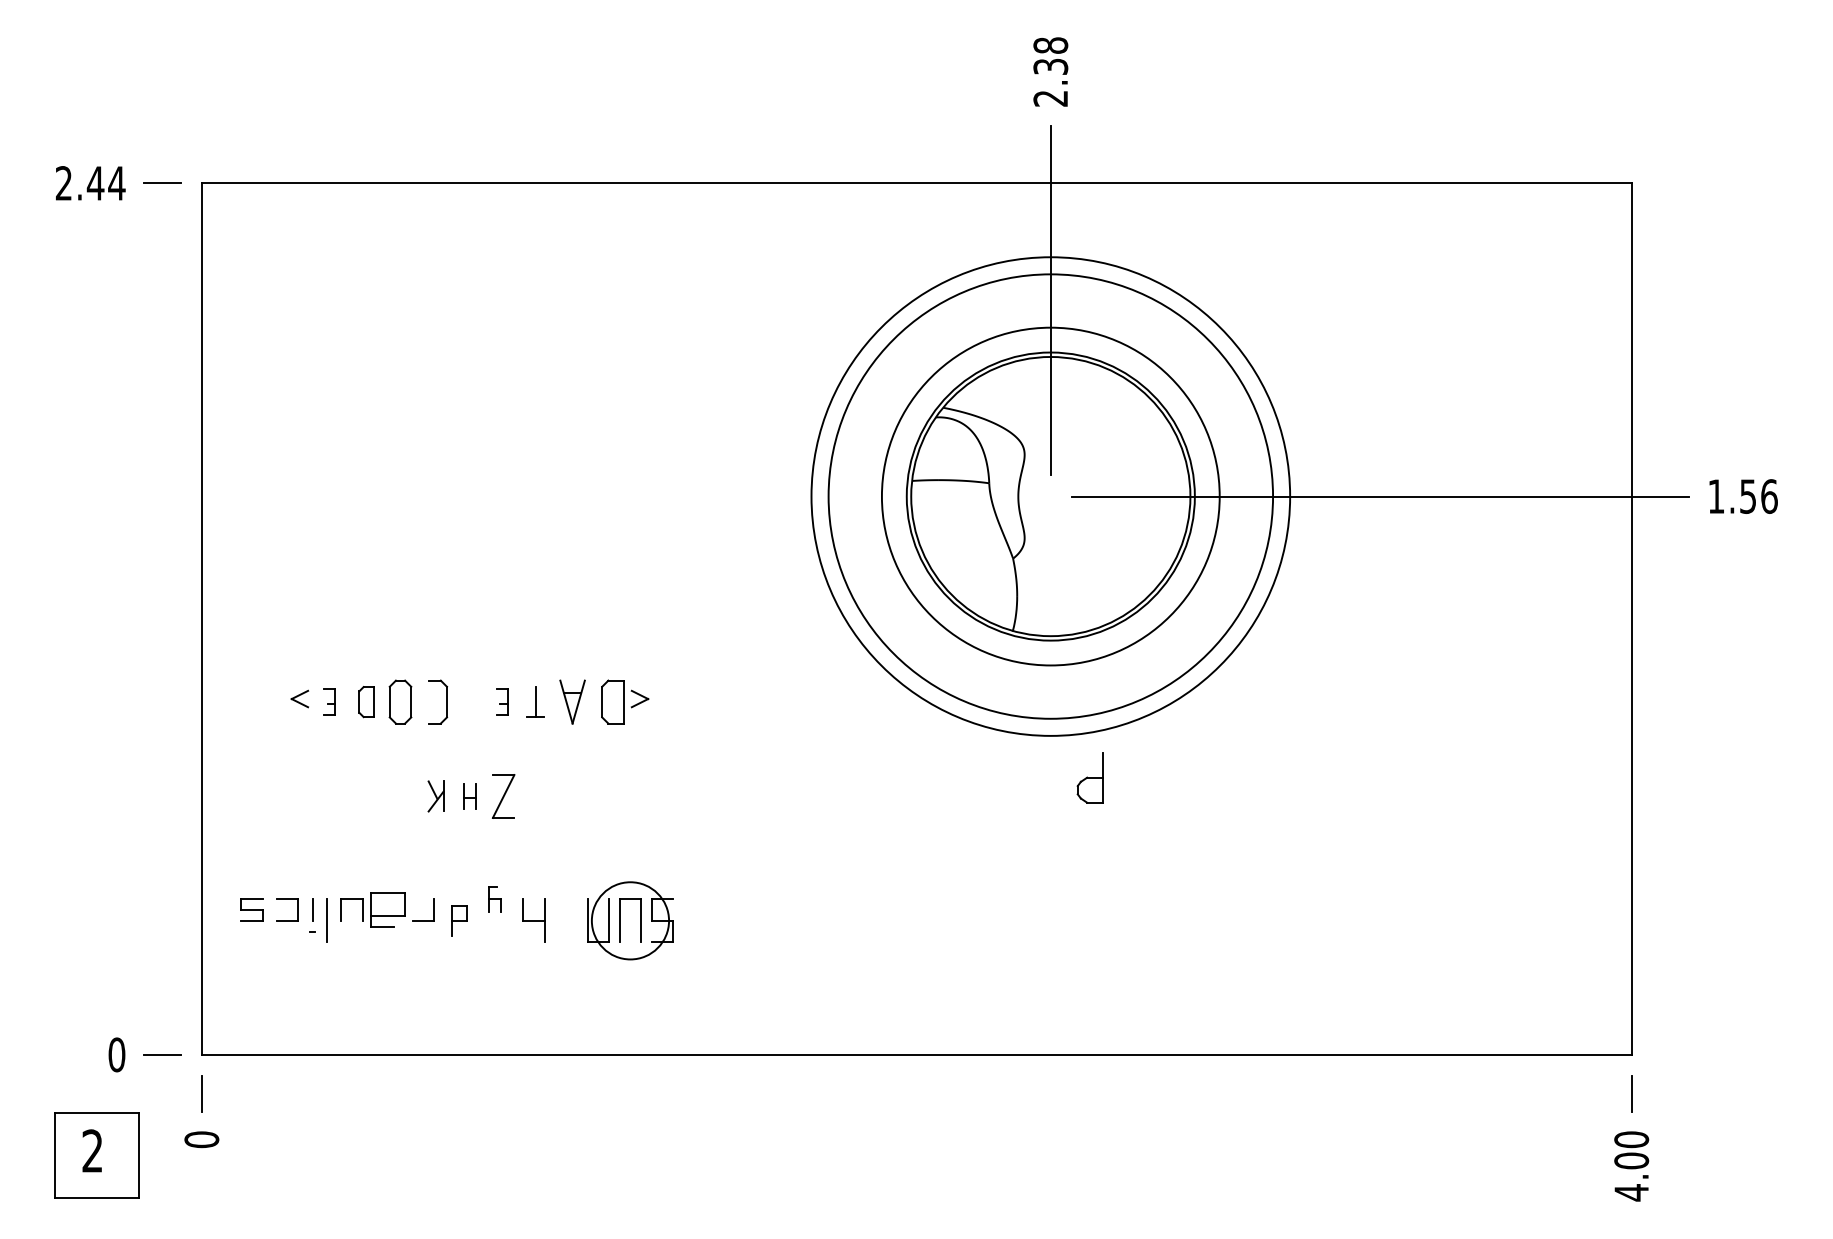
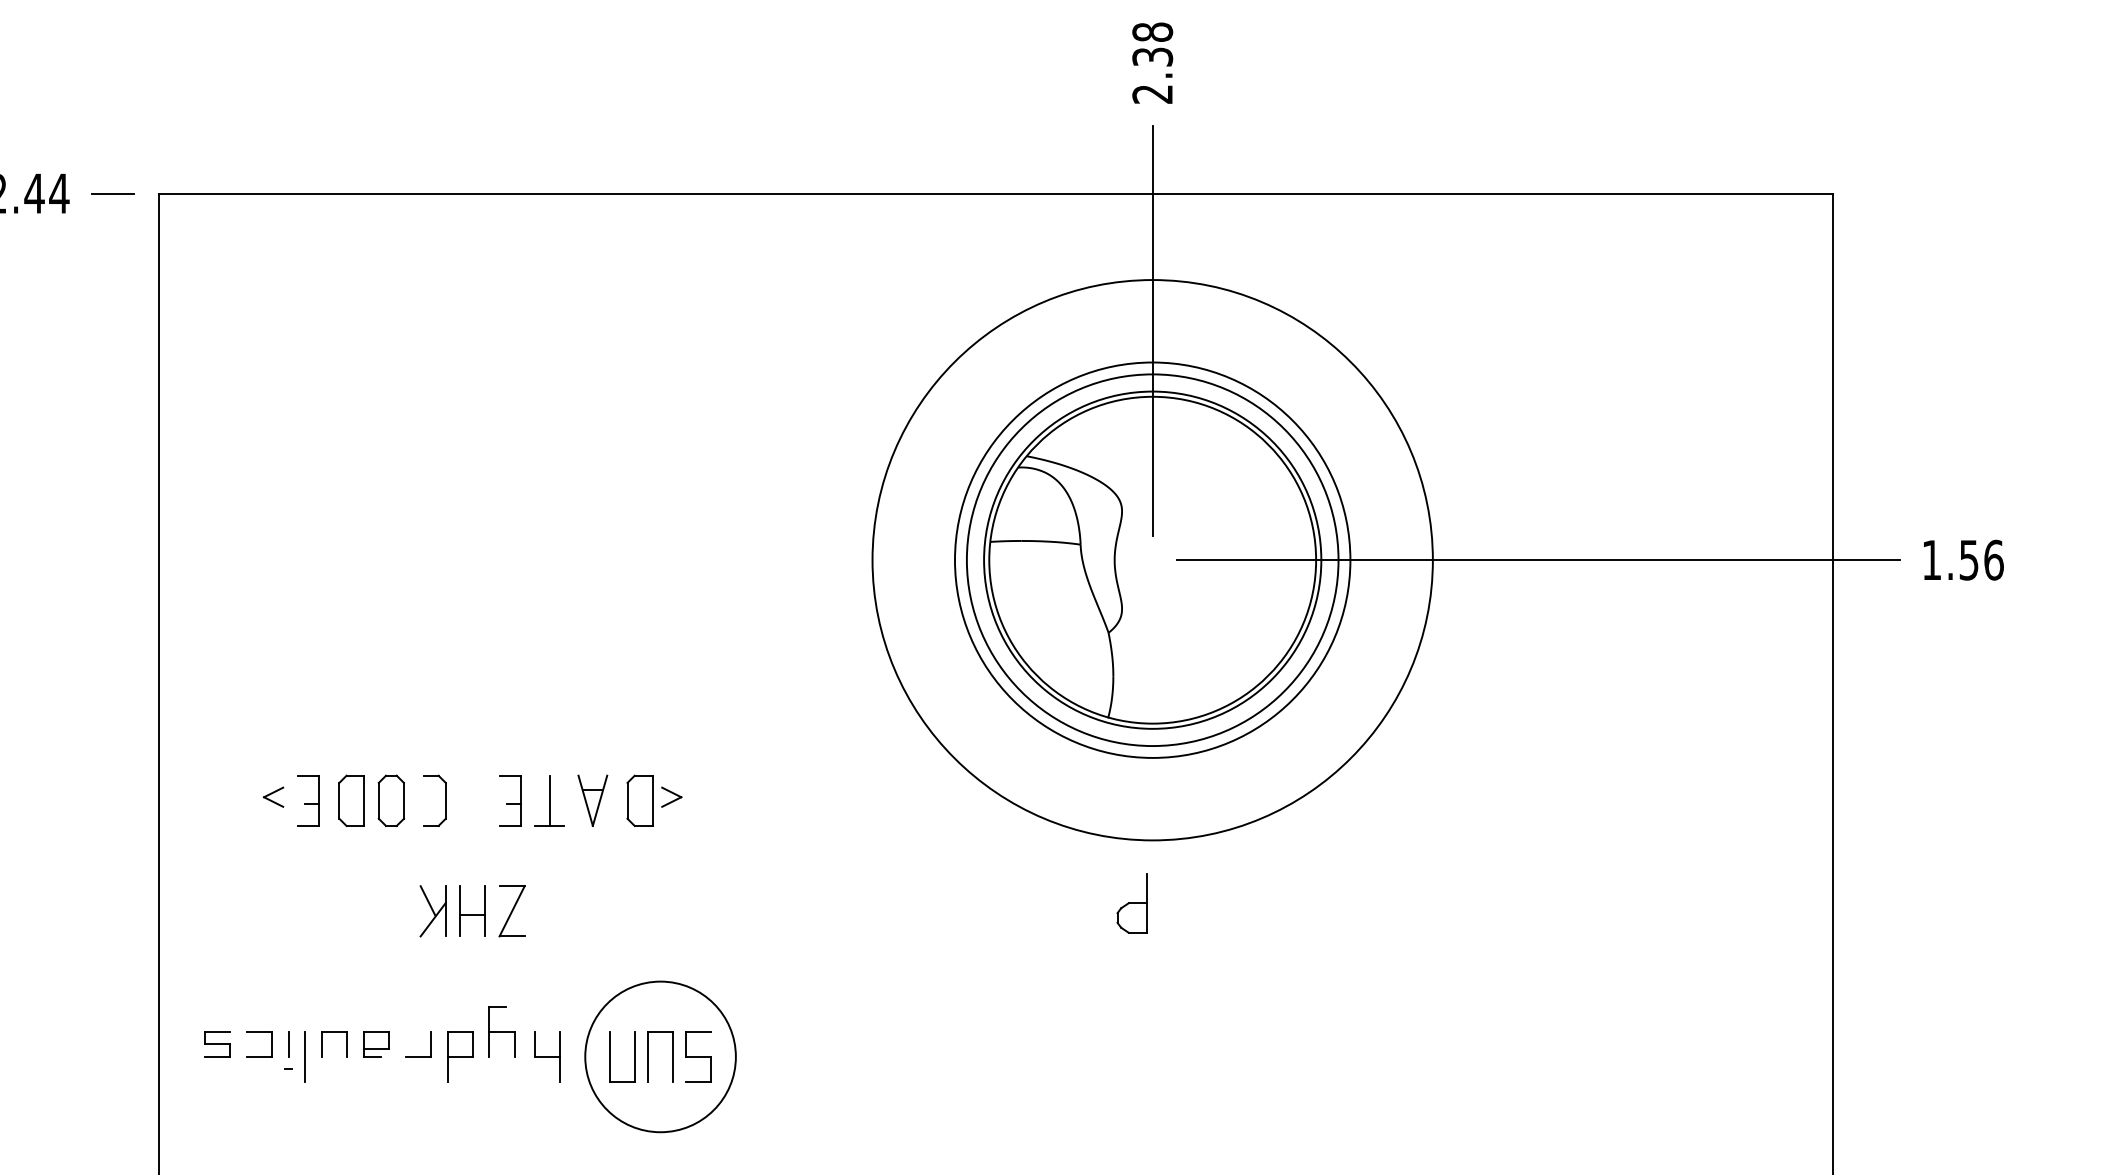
circle: (1050, 496) -> (1152, 560), size x0.71
part: (366, 701) -> (351, 800), size x1.43
part: (329, 702) -> (308, 801), size x1.67
part: (501, 702) -> (509, 801), size x1.67
part: (535, 702) -> (549, 801), size x1.43
part: (1089, 777) -> (1131, 903), moved
part: (435, 796) -> (432, 911), size x1.43
part: (469, 796) -> (472, 911), size x1.67
part: (494, 899) -> (501, 1031), size x1.67
part: (387, 909) -> (376, 1043), size x0.62
part: (459, 920) -> (460, 1056), size x1.43
circle: (630, 920) -> (660, 1056), size x1.67

